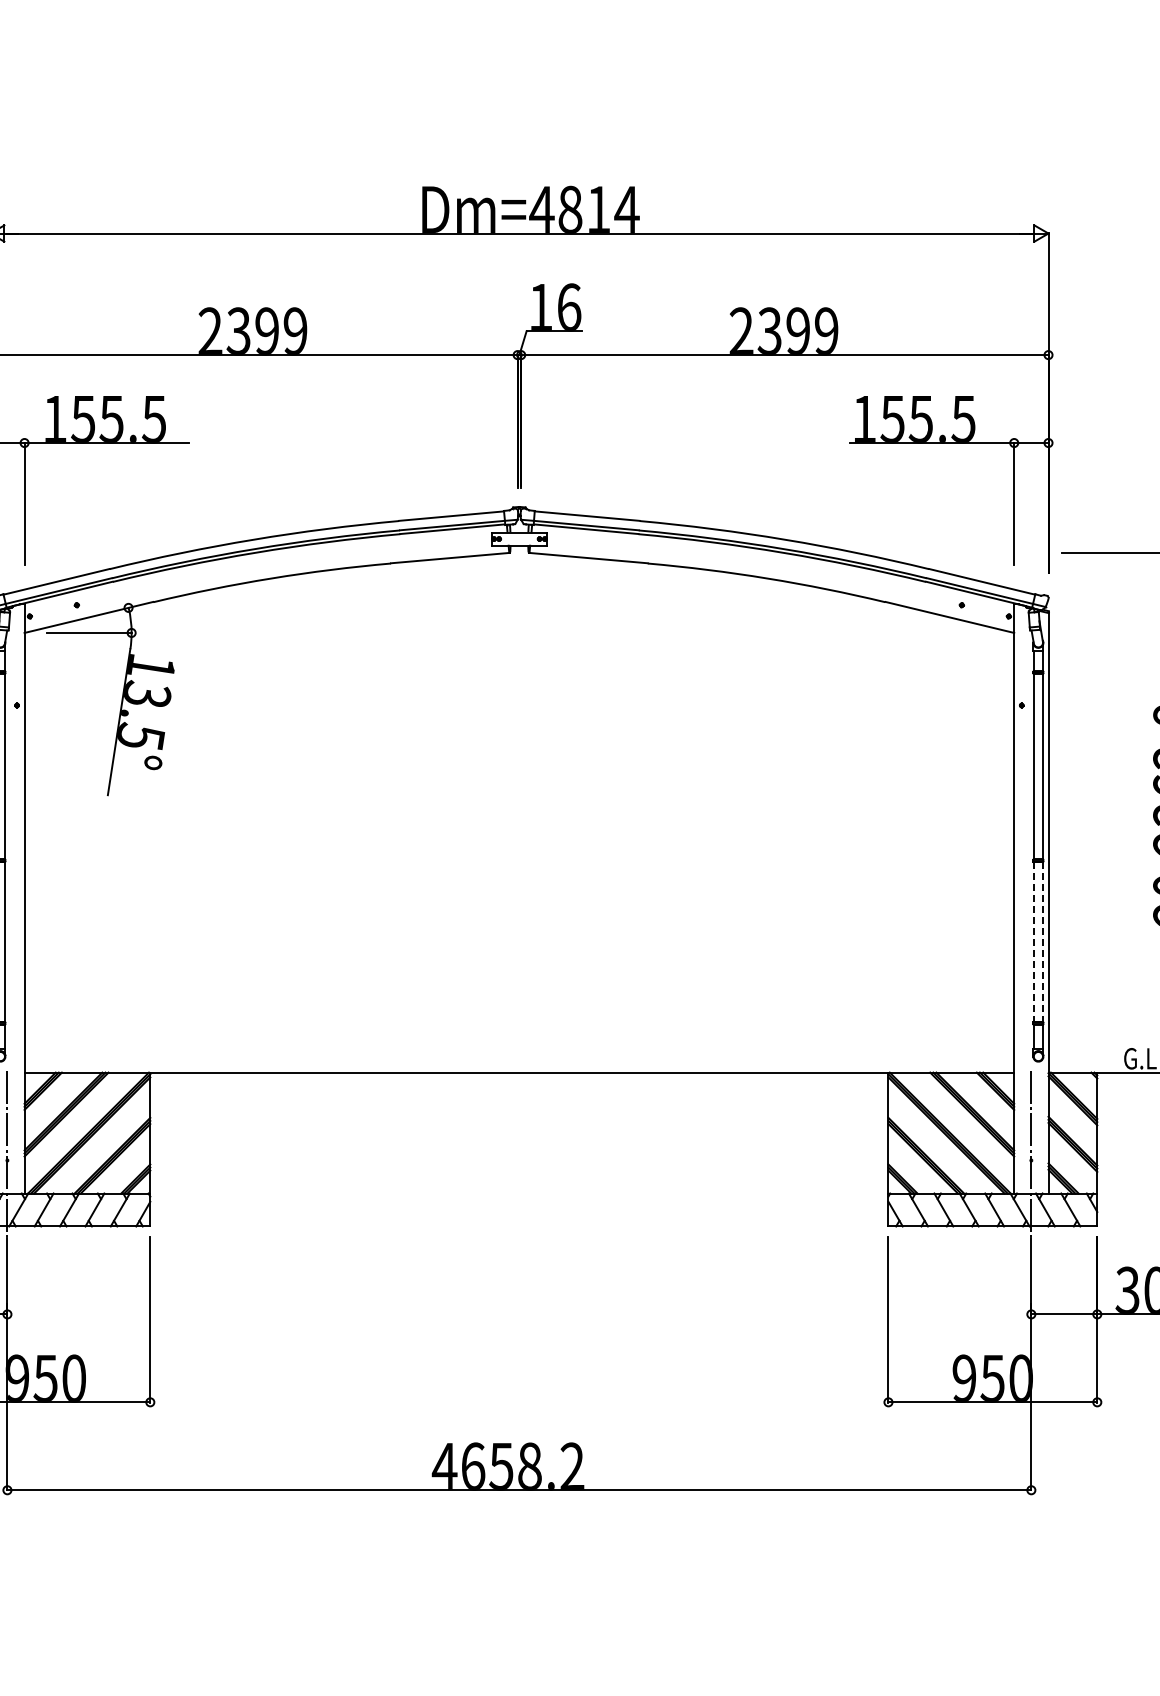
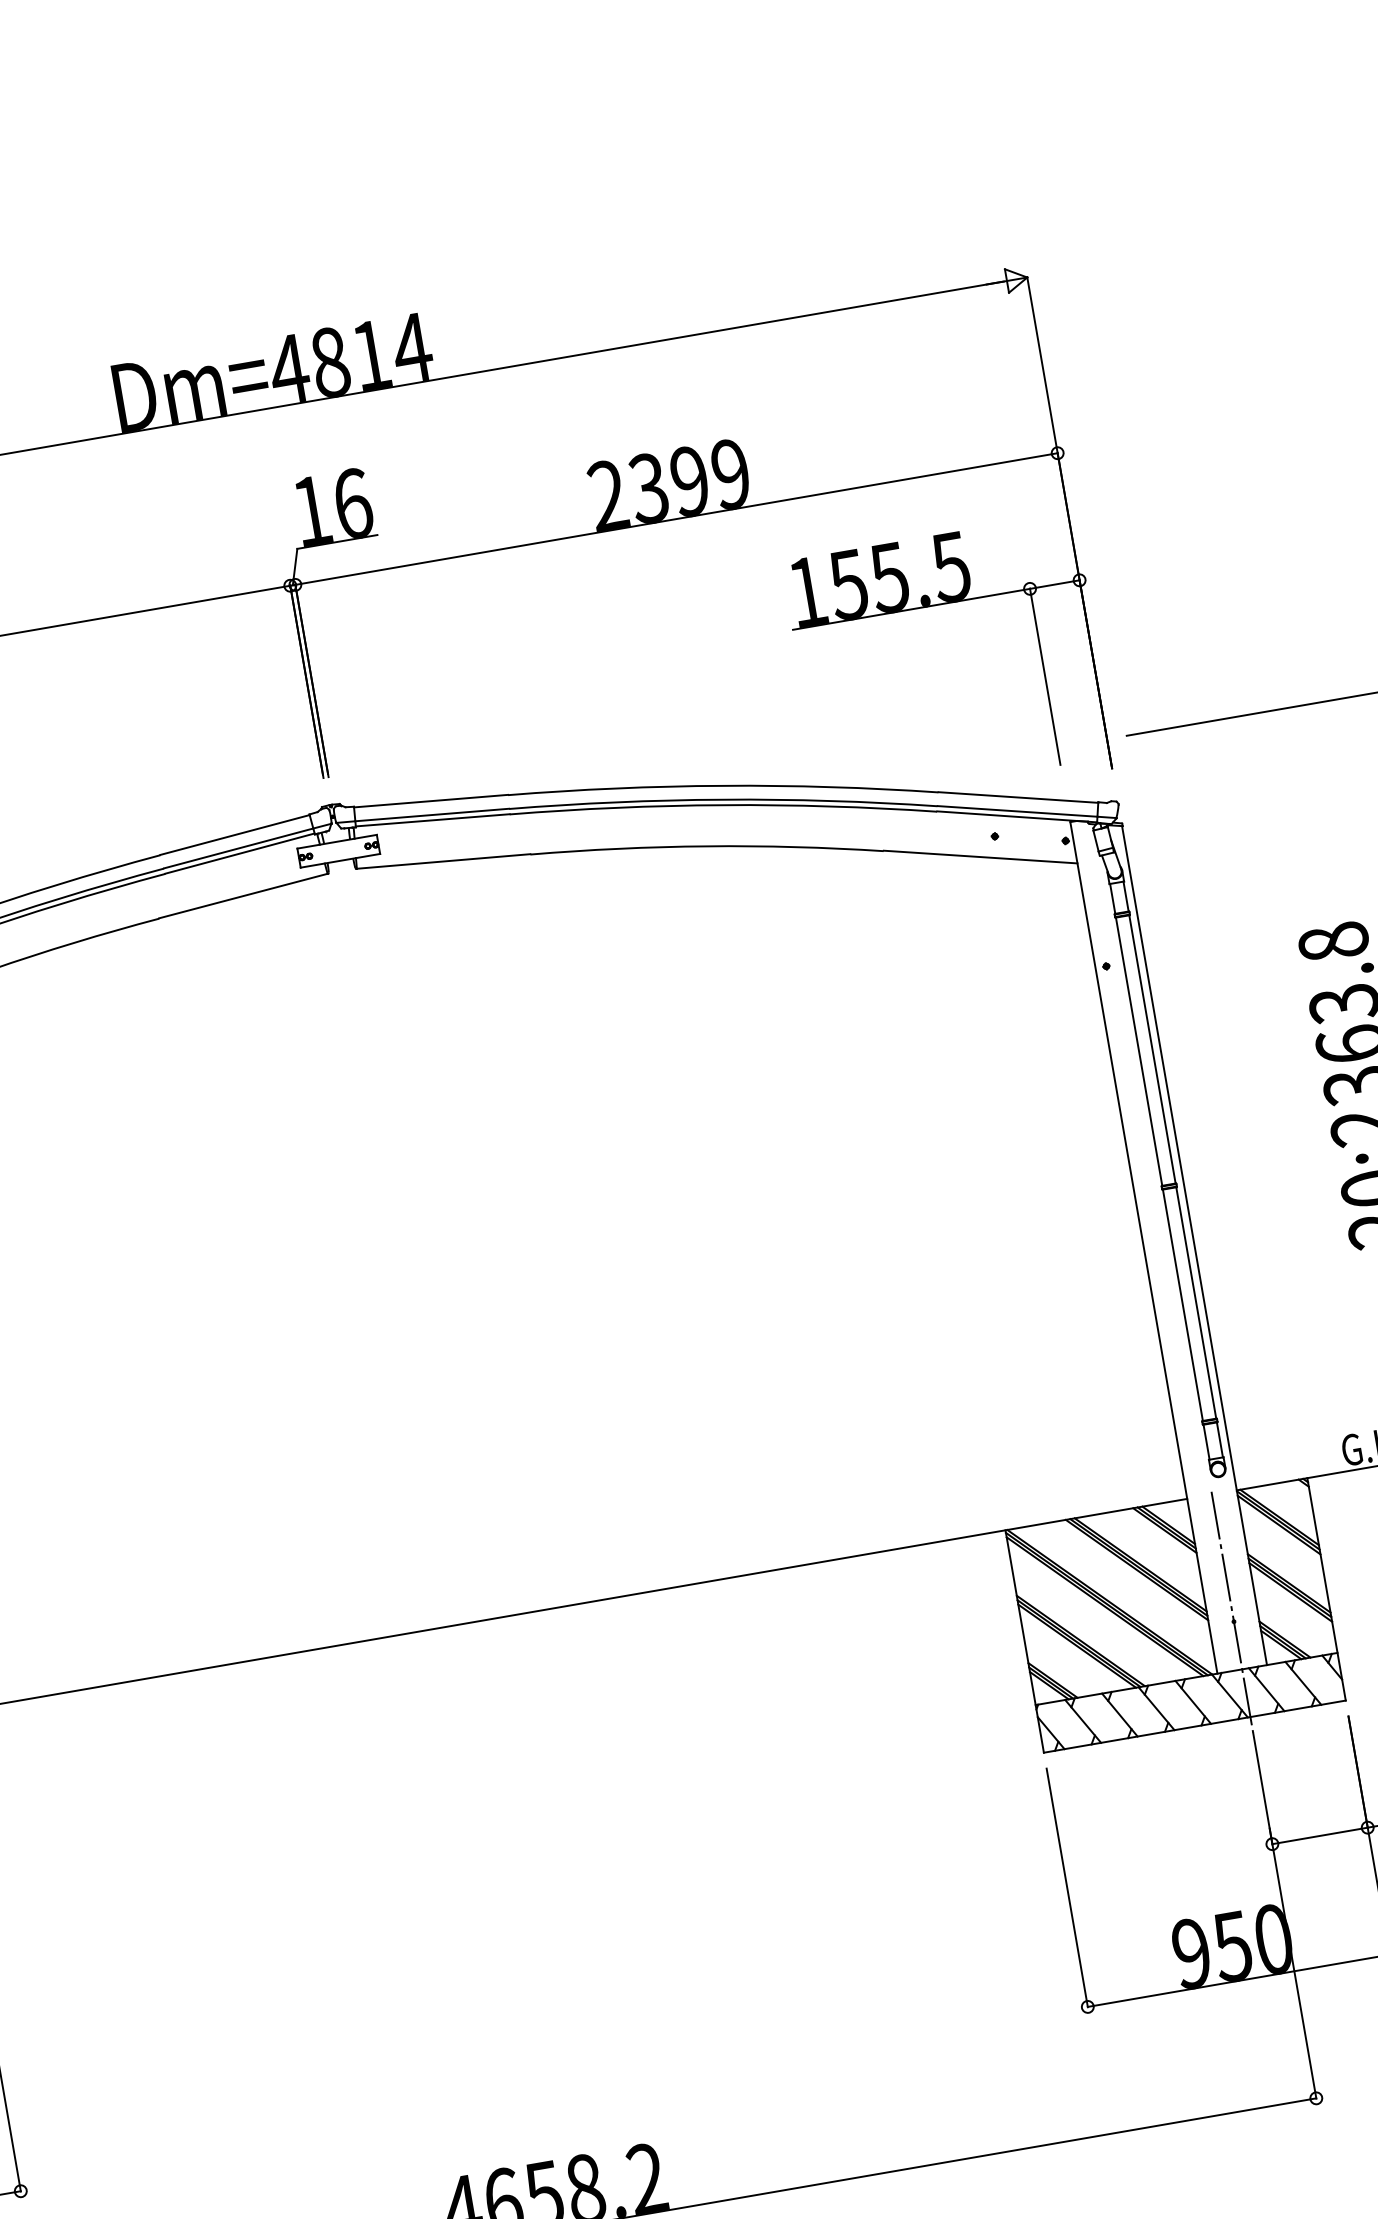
line: (1033, 942) -> (1182, 1306), dashed -> solid
line: (1043, 942) -> (1197, 1303), dashed -> solid

